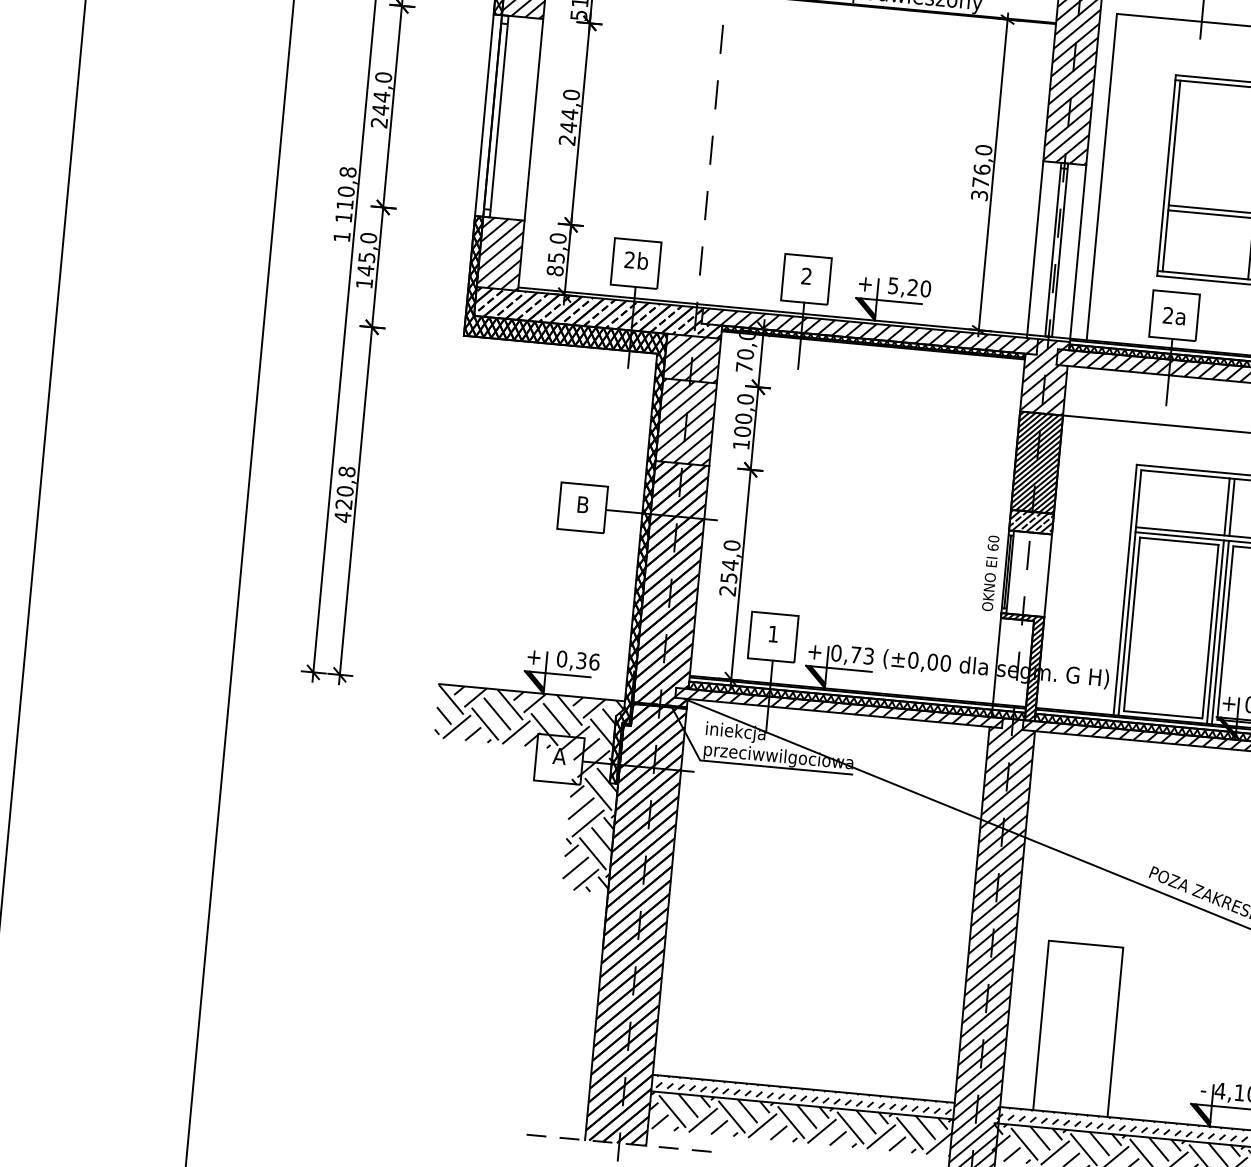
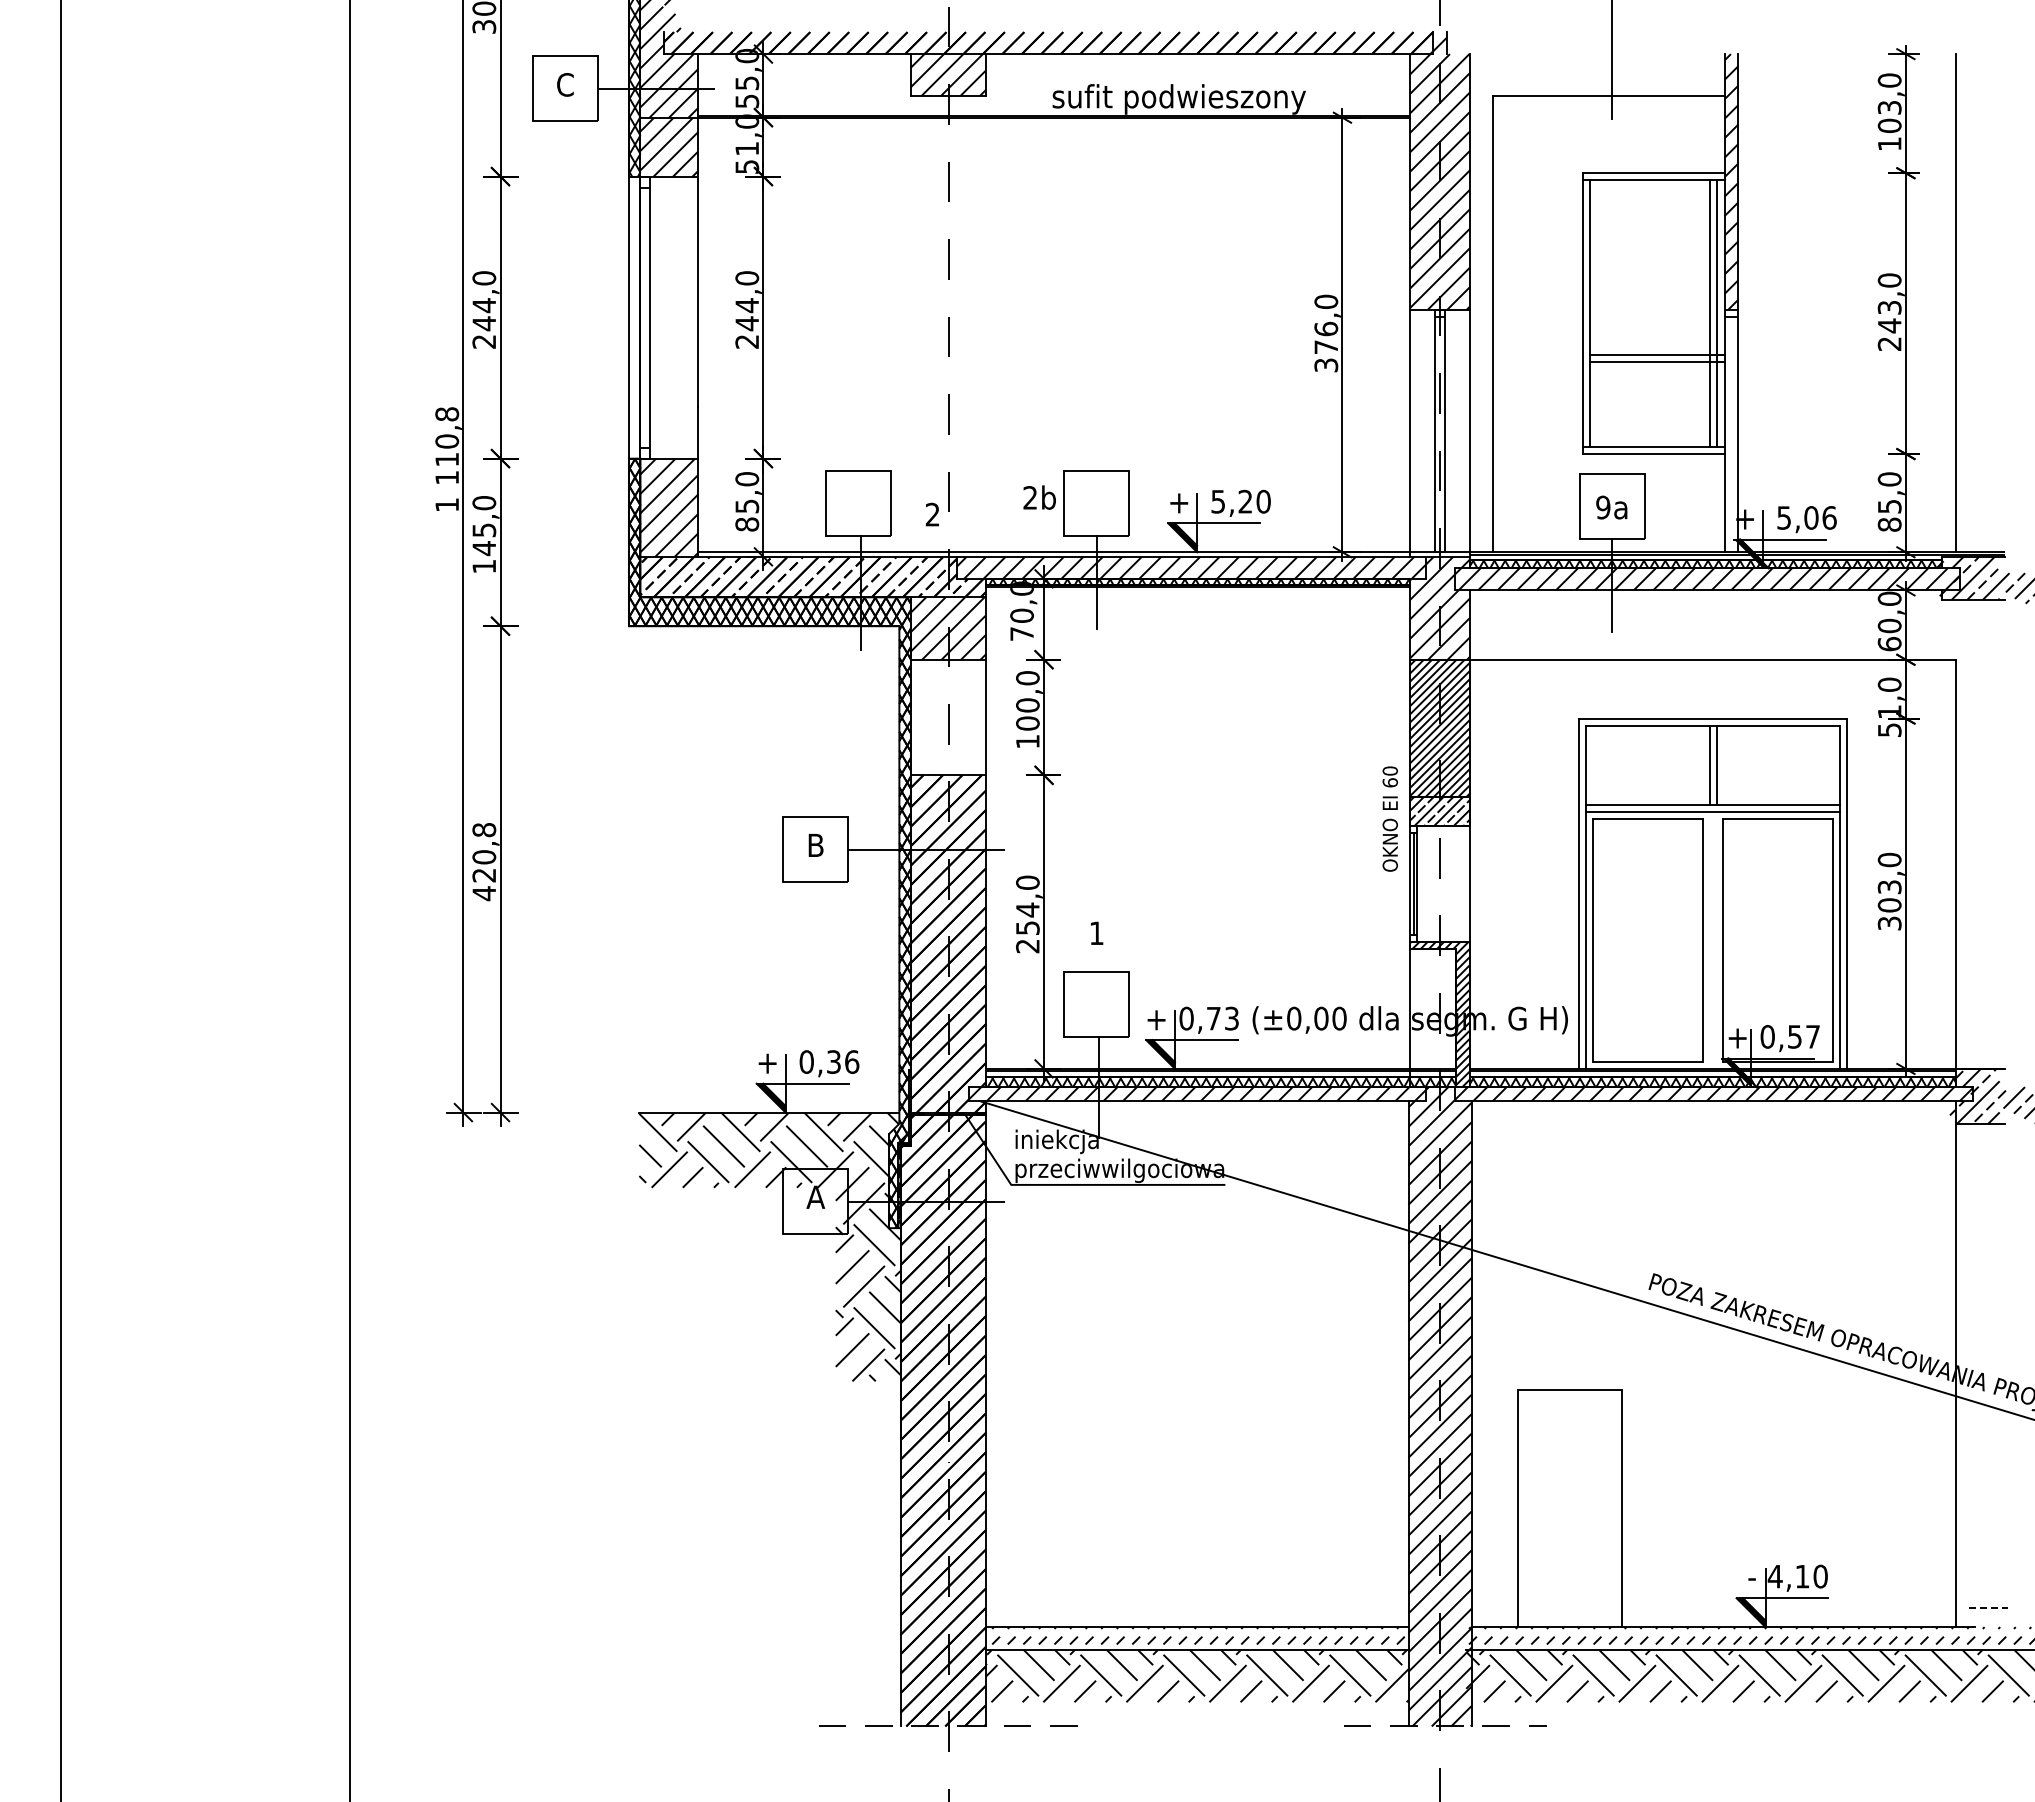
text: (636, 260) -> (1039, 497), moved
text: (805, 276) -> (931, 514), moved
text: (1168, 315) -> (1603, 507), 2a -> 9a
hatch: (686, 422) -> (948, 717), removed
text: (990, 572) -> (1389, 818), moved
line: (1215, 632) -> (1709, 940), removed
line: (1220, 632) -> (1716, 940), removed
text: (774, 633) -> (1097, 932), moved

